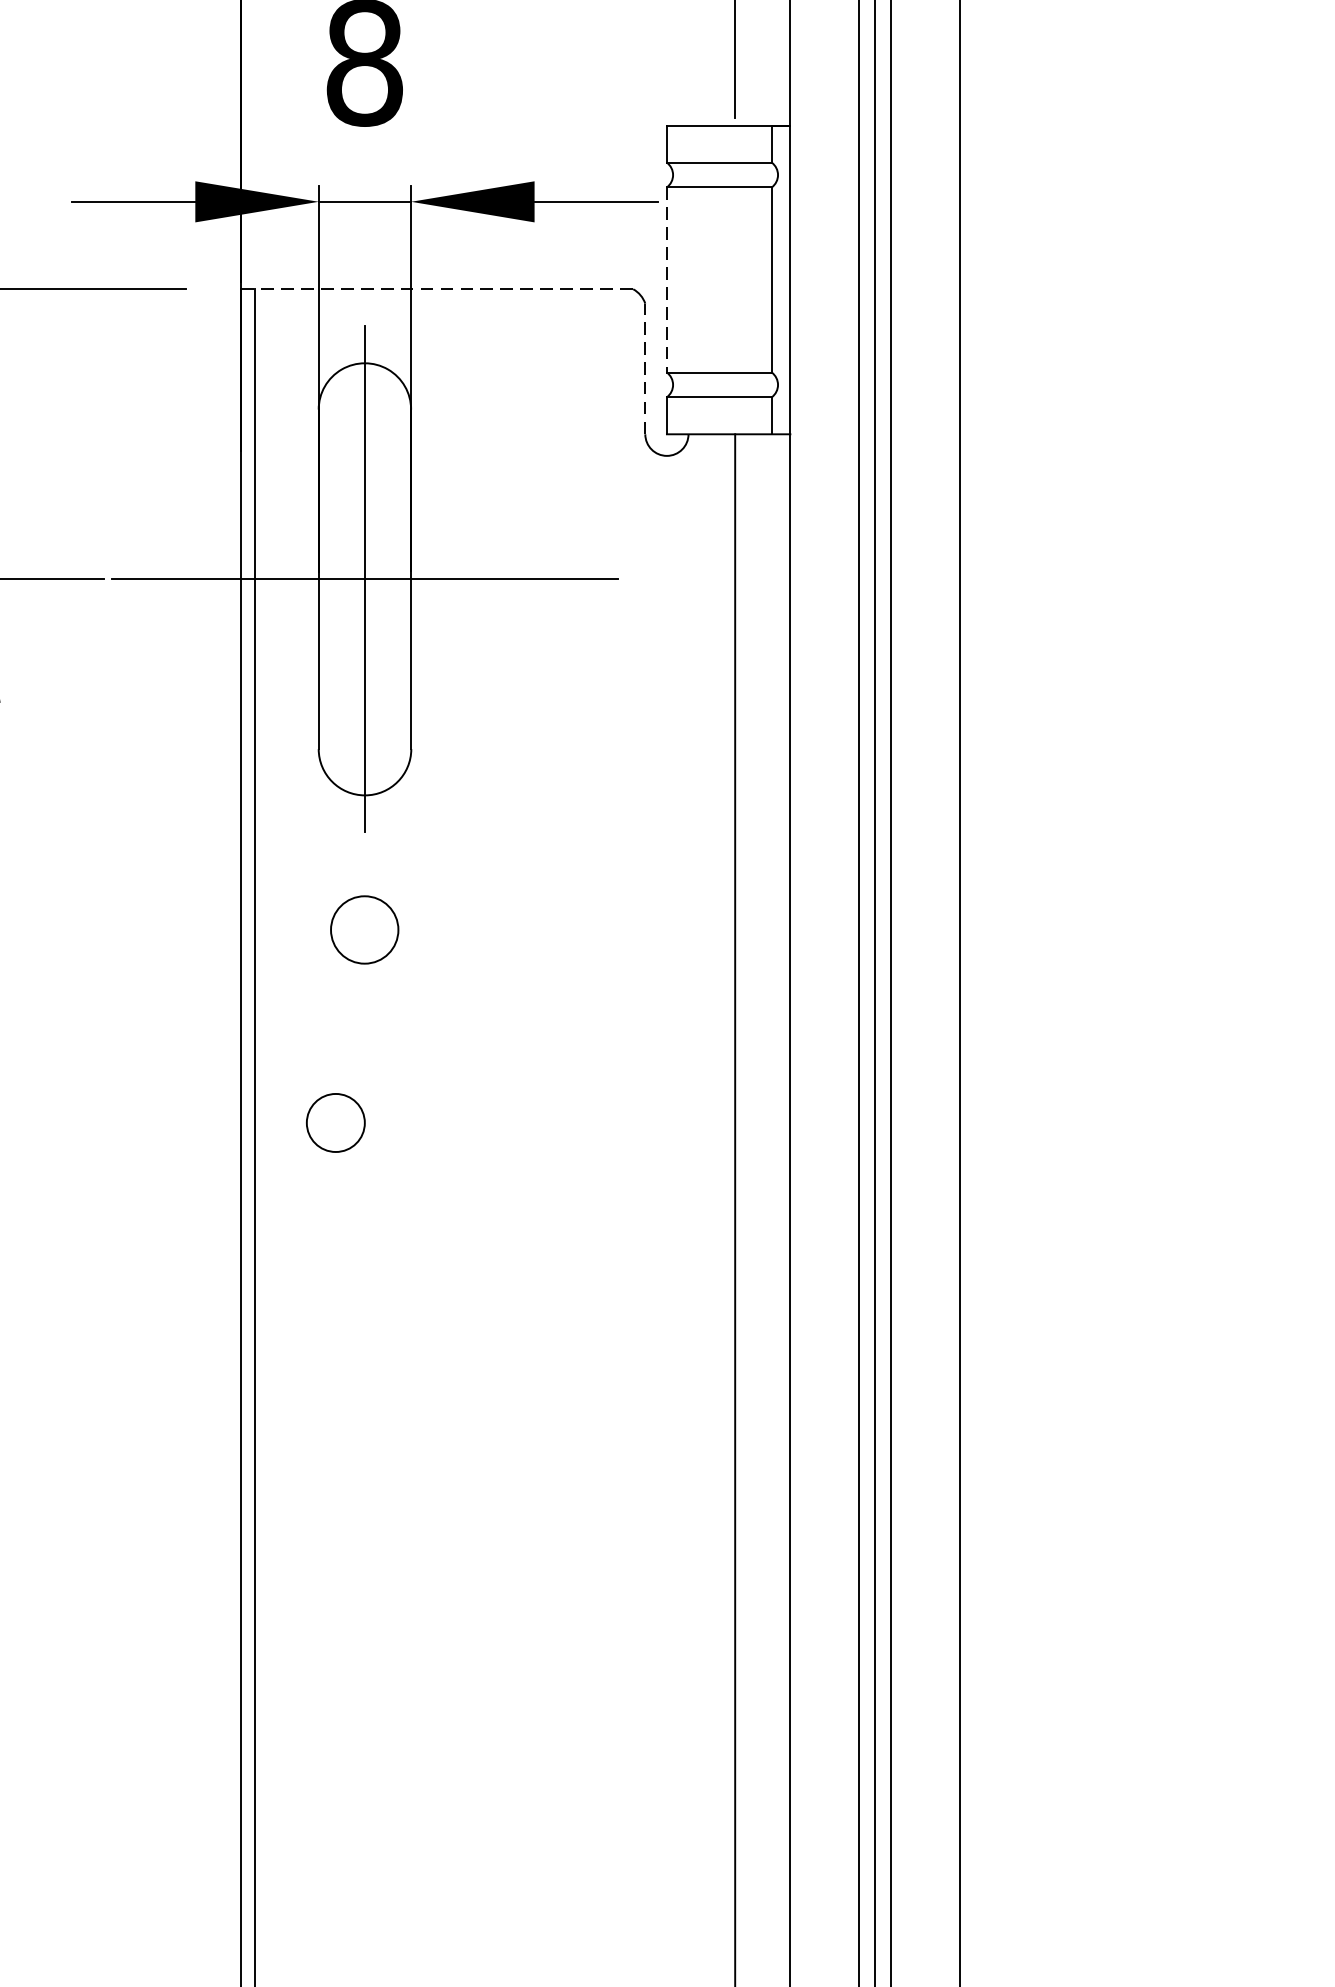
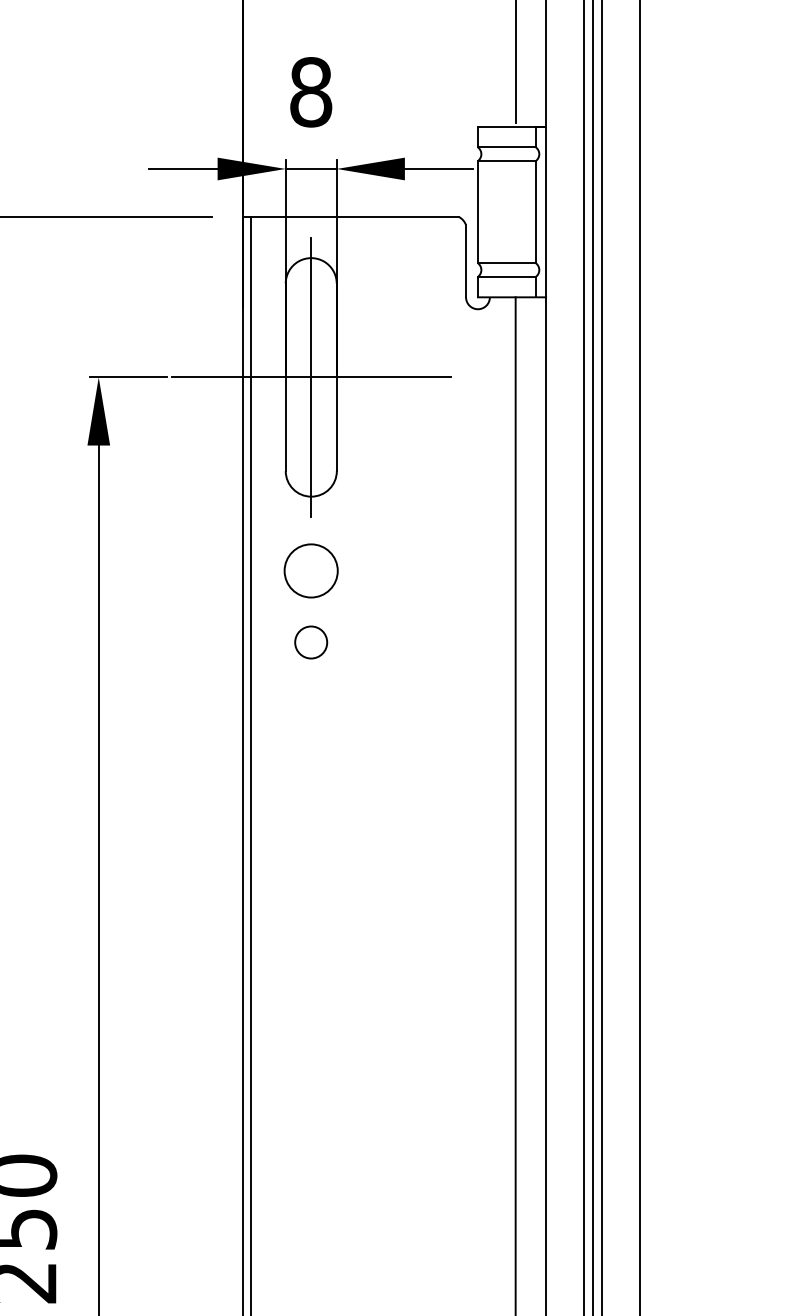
line: (666, 280) -> (477, 212), dashed -> solid
line: (437, 289) -> (351, 217), dashed -> solid
line: (646, 367) -> (466, 260), dashed -> solid
circle: (363, 929) -> (310, 570), size x1.43
circle: (336, 1122) -> (311, 642), moved

